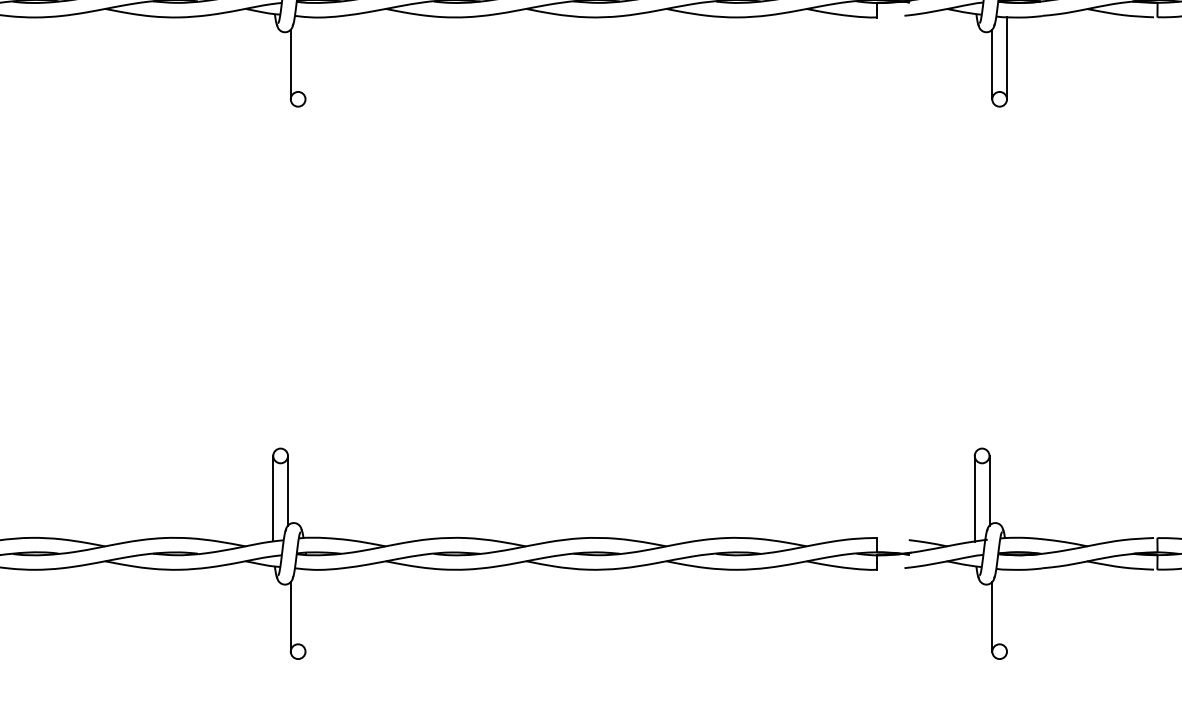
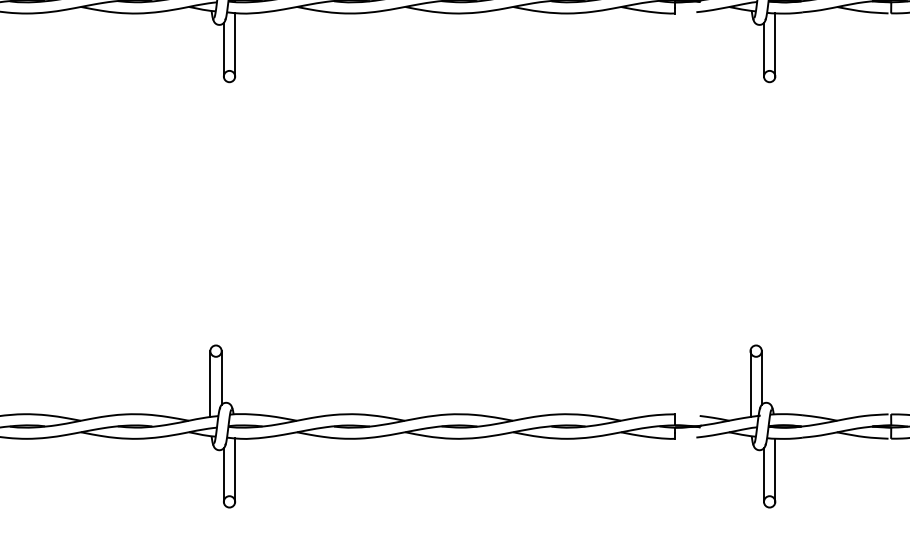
line: (305, 57) -> (235, 44), added
line: (305, 610) -> (235, 470), added
line: (1007, 610) -> (775, 470), added

